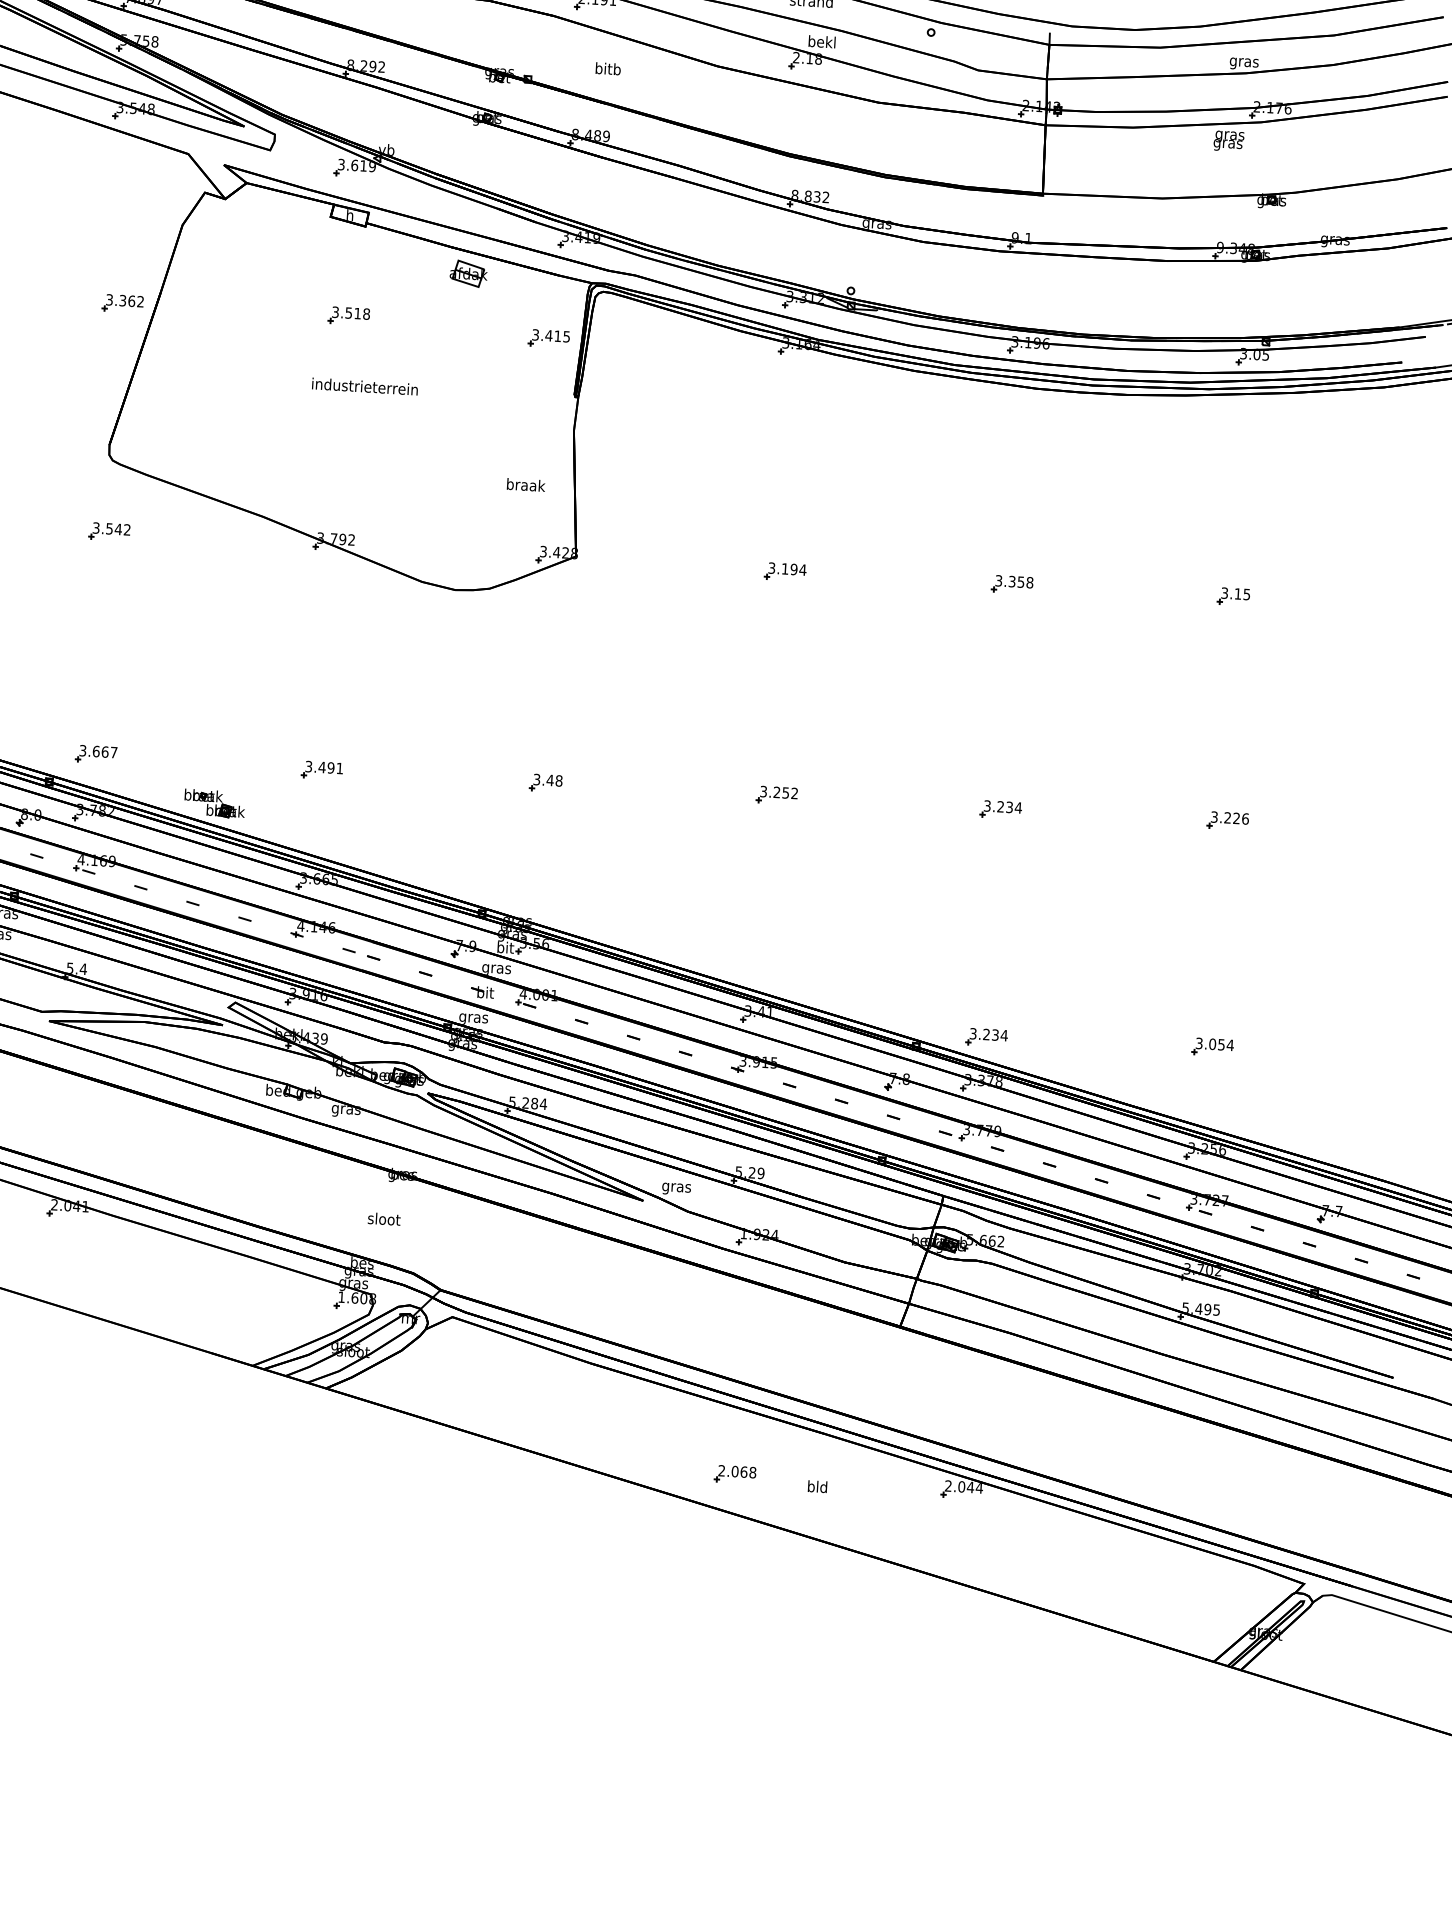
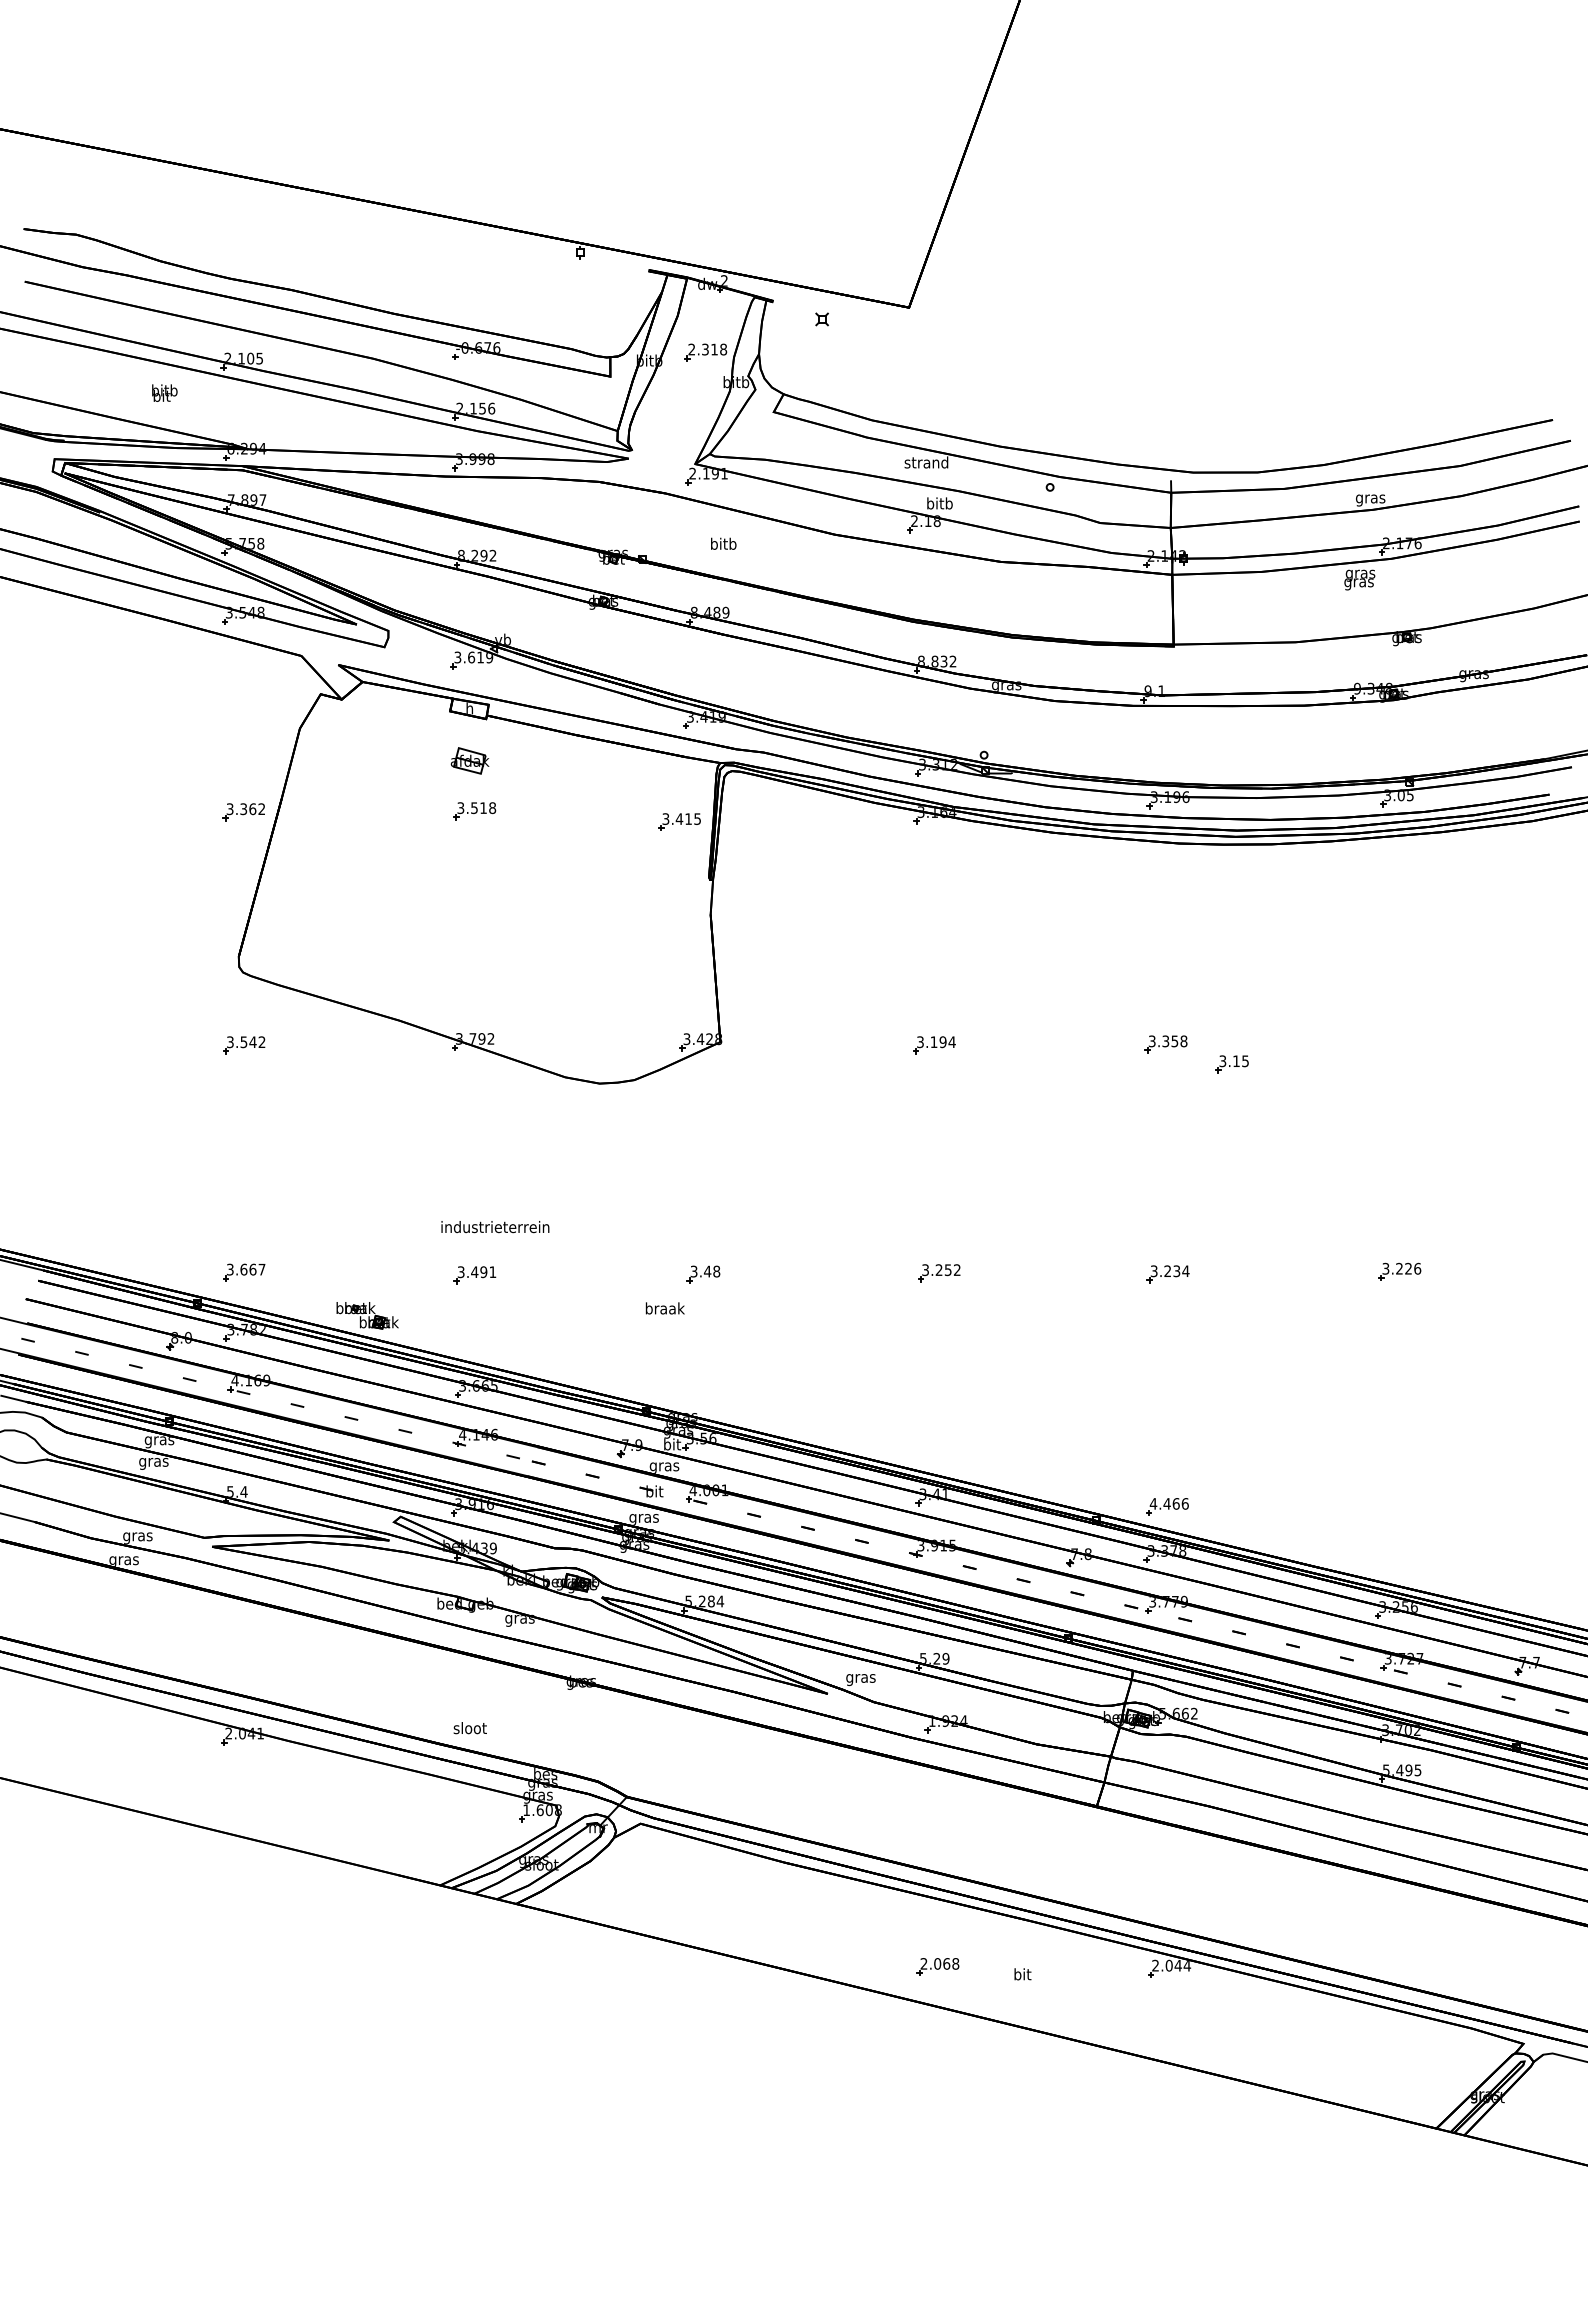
text: (821, 41) -> (939, 503), bekl -> bitb
part: (468, 273) -> (469, 760), moved
text: (365, 387) -> (495, 1227), moved
text: (525, 485) -> (664, 1308), moved
part: (1233, 596) -> (1231, 1064), moved
text: (987, 1034) -> (1168, 1503), 3.234 -> 4.466
part: (1212, 1046) -> (1397, 1502), removed
text: (383, 1219) -> (469, 1728), moved
text: (817, 1486) -> (1022, 1974), bld -> bit

